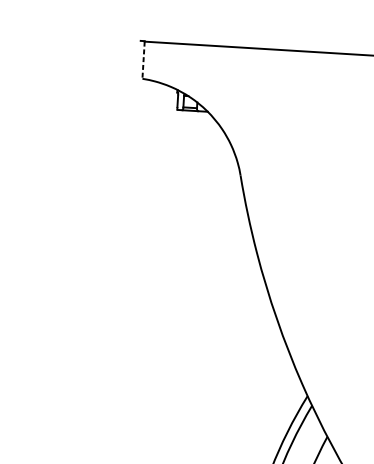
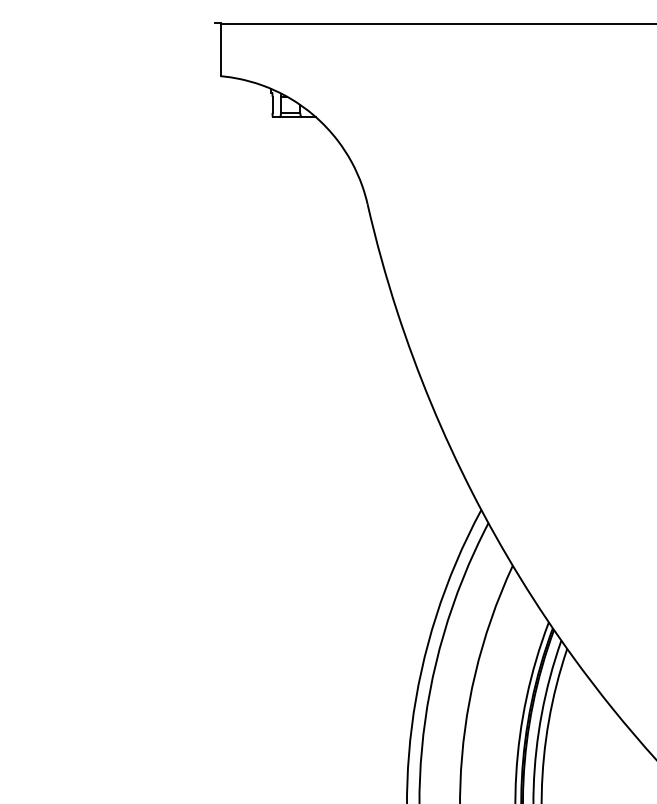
line: (143, 60) -> (220, 50), dashed -> solid

